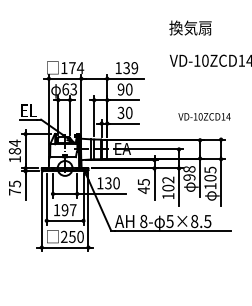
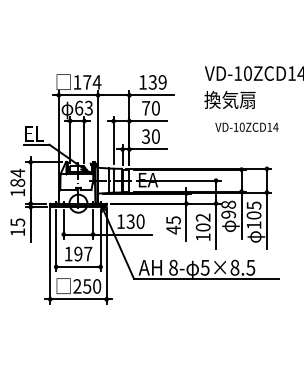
text: (190, 27) -> (229, 99), moved
text: (121, 88) -> (146, 107), 90 -> 70
text: (204, 116) -> (246, 126), moved
text: (14, 192) -> (17, 232), 75 -> 15

